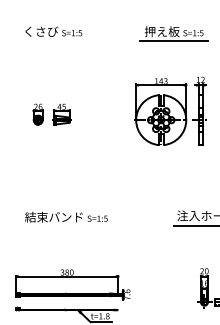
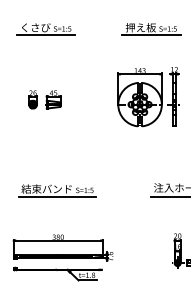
line: (52, 40) -> (45, 35), added
line: (66, 225) -> (57, 196), added

